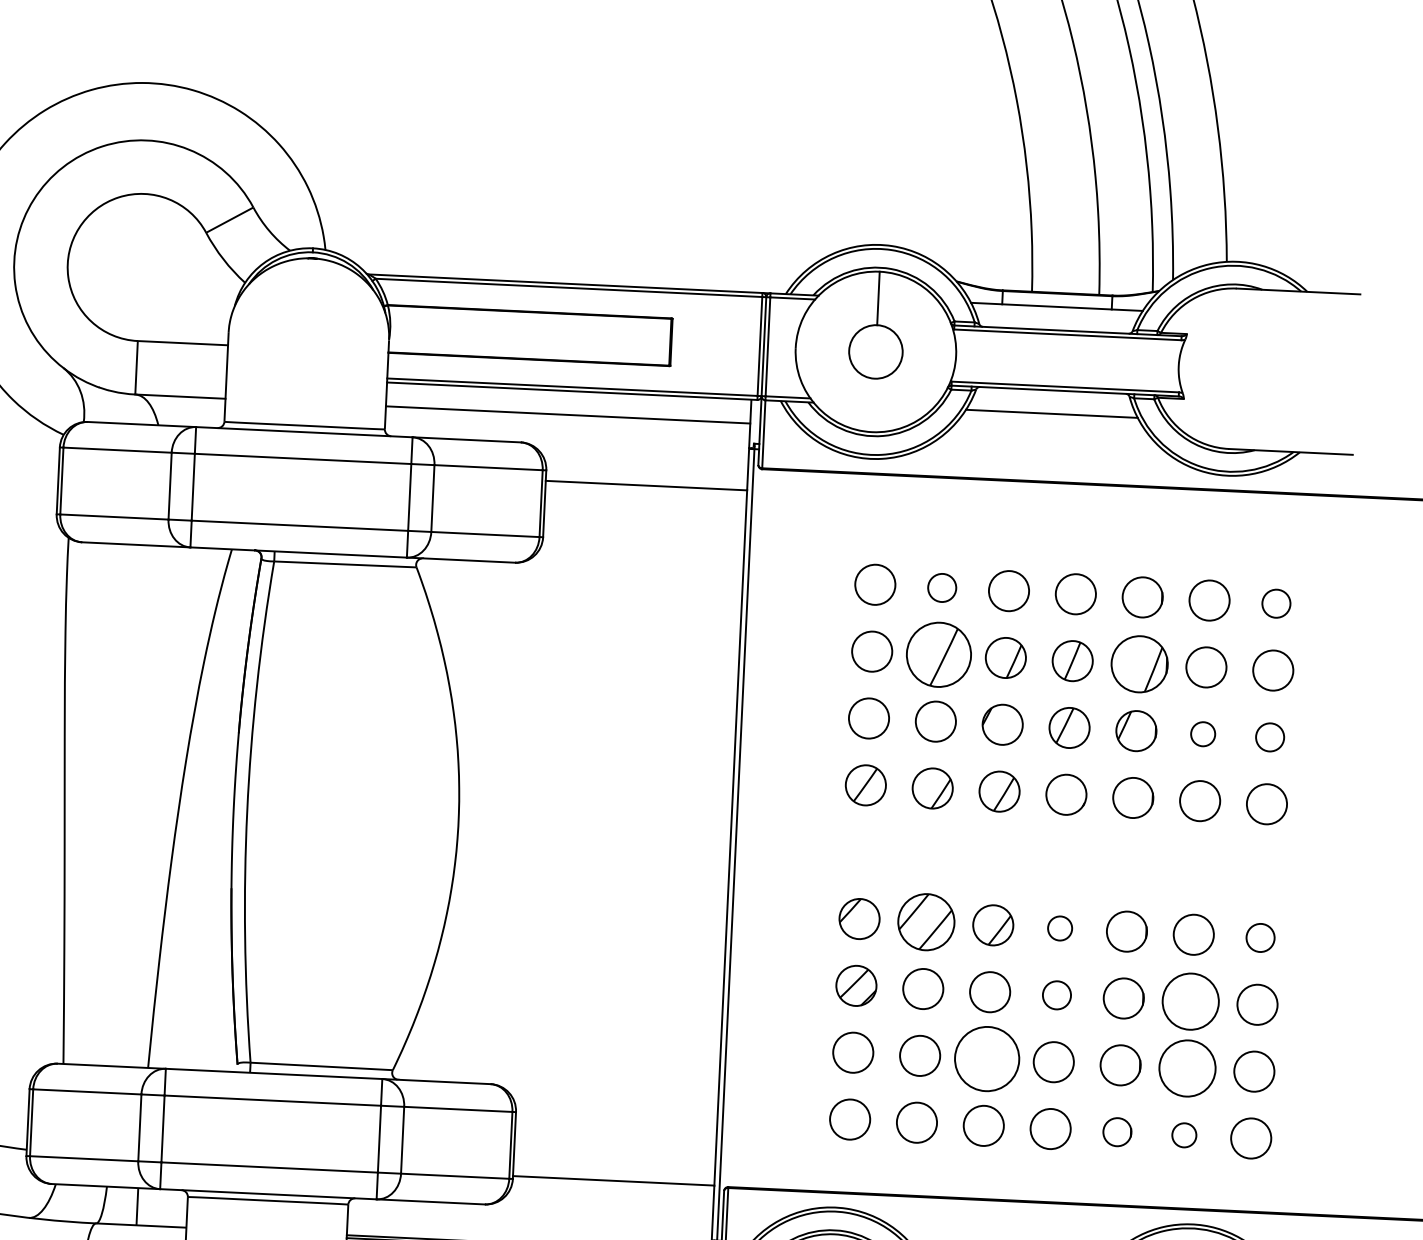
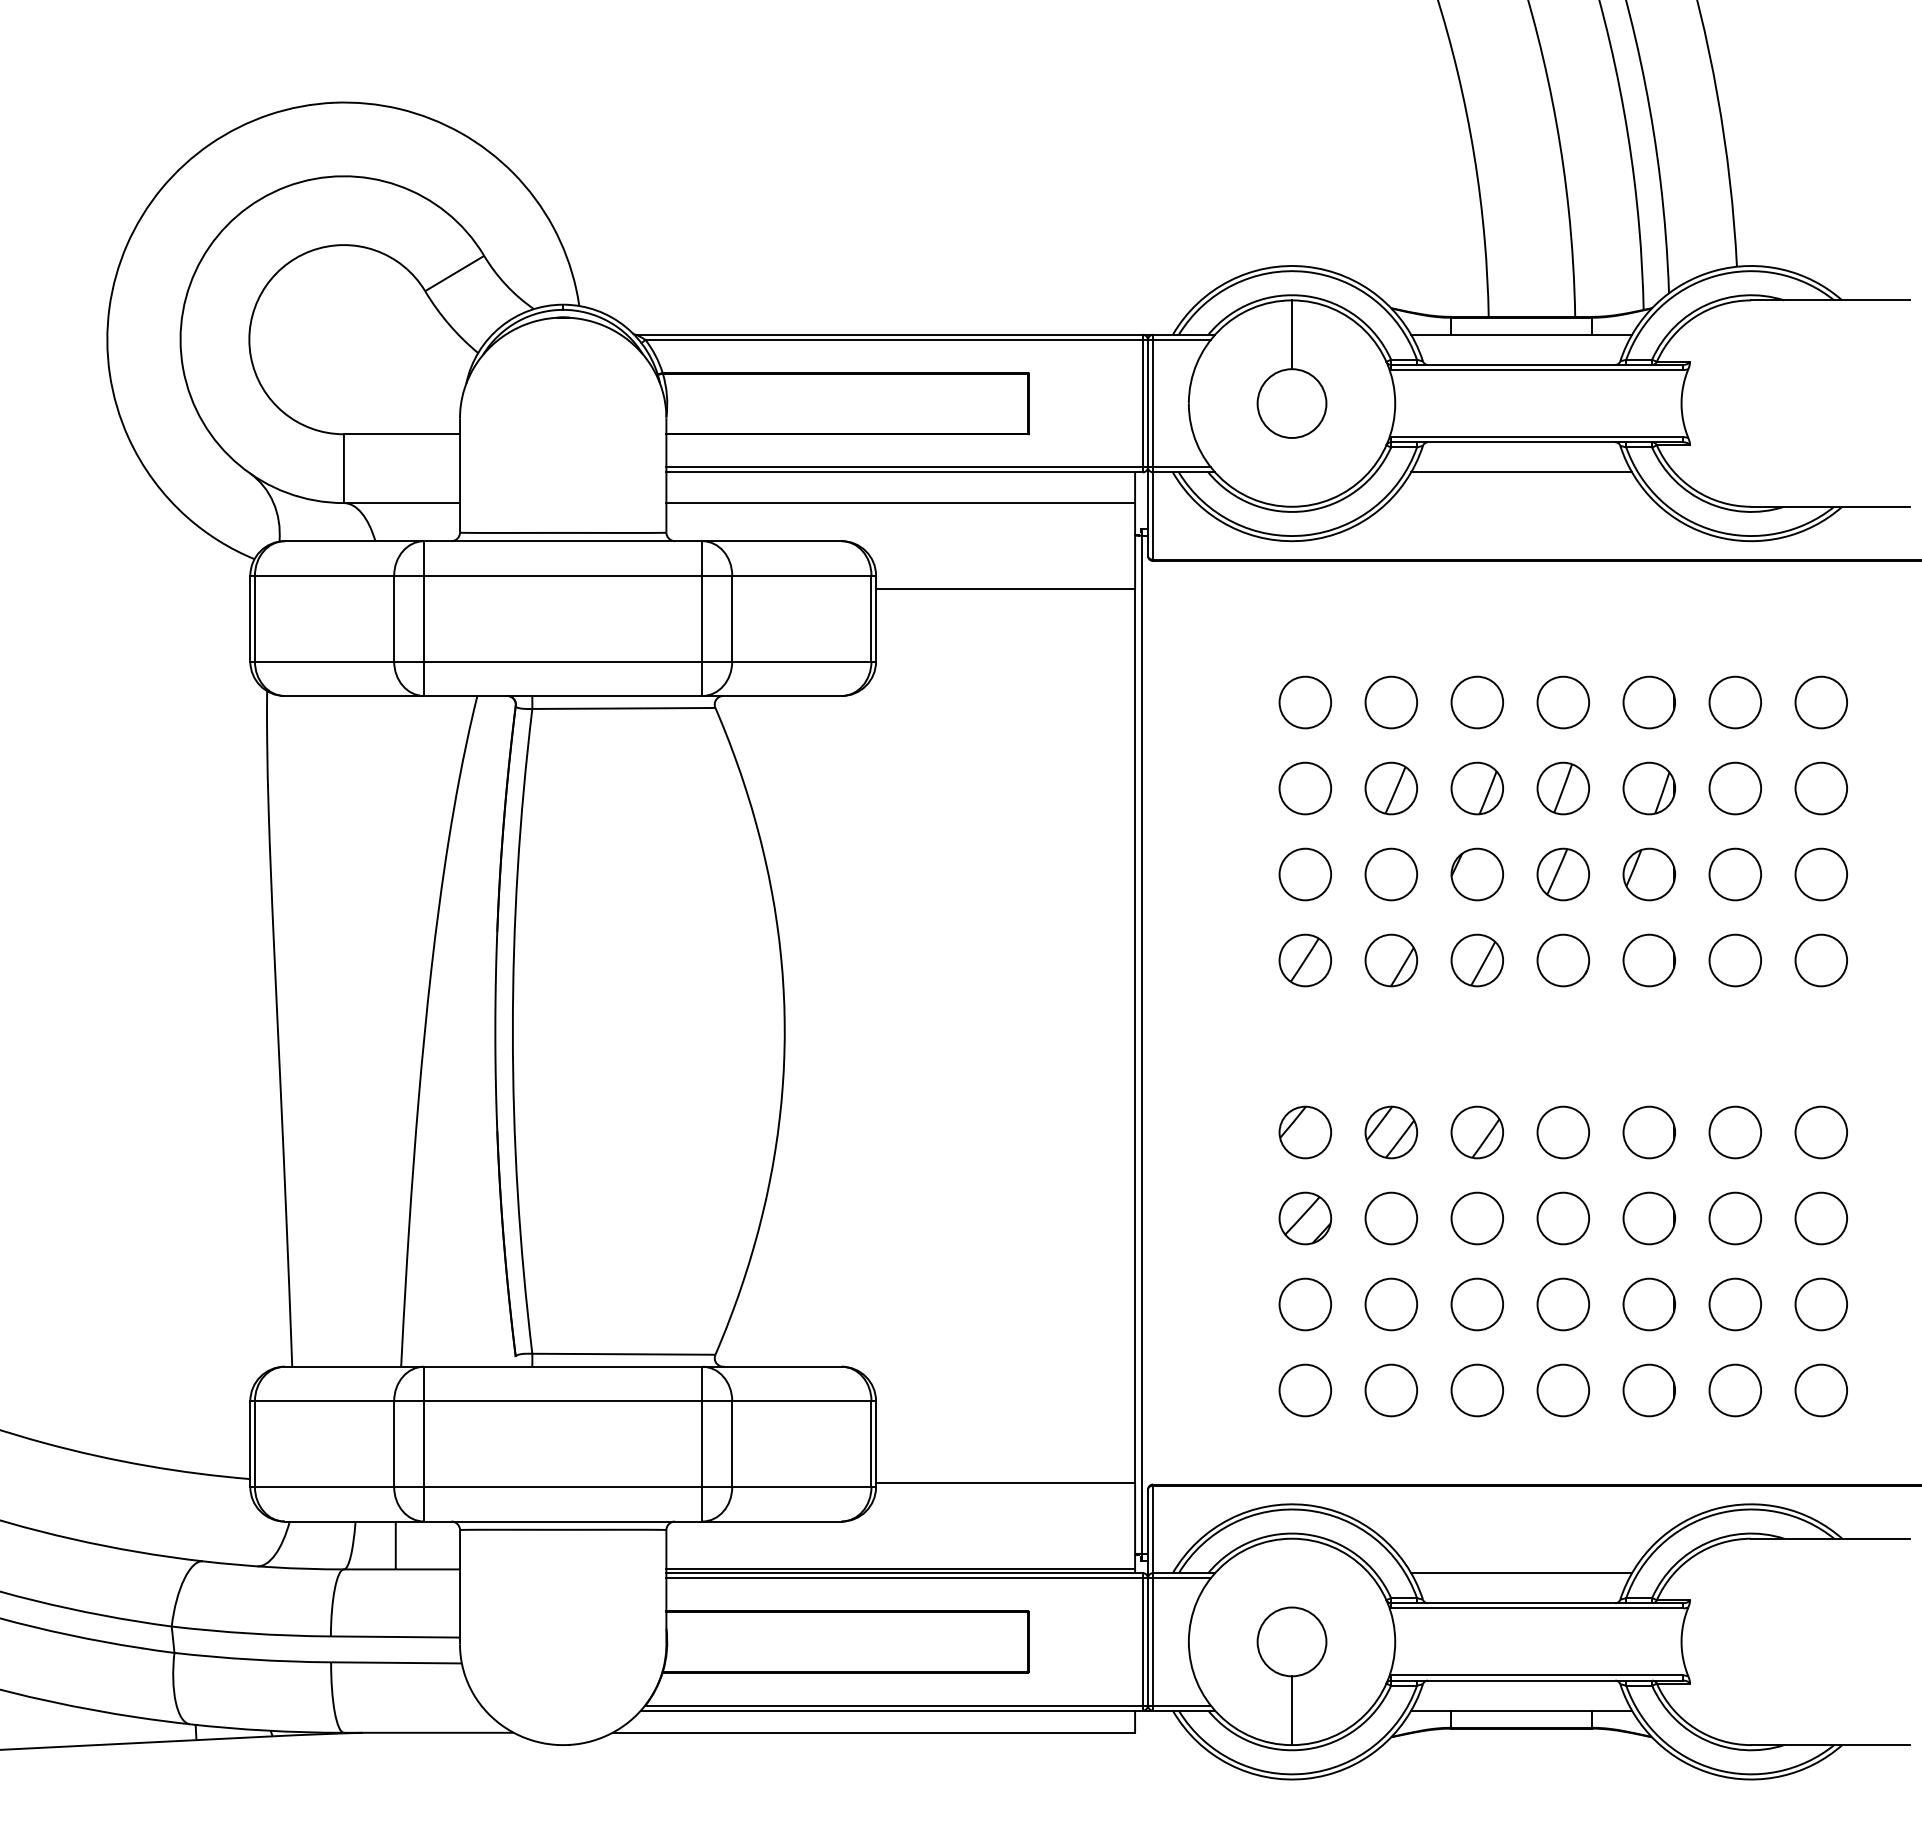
circle: (942, 587) -> (1391, 702), size x1.43
circle: (1276, 603) -> (1821, 702), size x1.43
part: (939, 654) -> (1391, 788), size x0.62
part: (1138, 664) -> (1648, 788), size x0.71
circle: (1202, 734) -> (1734, 874), size x1.67
circle: (1270, 737) -> (1821, 874), size x1.43
part: (926, 922) -> (1391, 1132), size x0.71
circle: (1060, 928) -> (1563, 1132), size x1.67
circle: (1260, 937) -> (1820, 1132), size x1.43
circle: (1057, 995) -> (1563, 1218), size x1.43
circle: (1190, 1001) -> (1734, 1218), size x0.71
circle: (986, 1059) -> (1476, 1304), size x0.62
circle: (1187, 1068) -> (1735, 1304), size x0.71
part: (1116, 1132) -> (1648, 1390), size x1.43
circle: (1184, 1135) -> (1735, 1390), size x1.67

